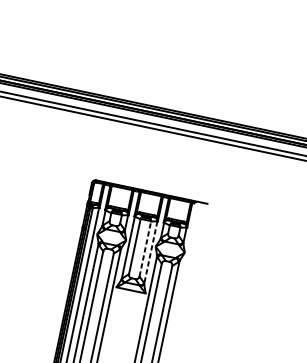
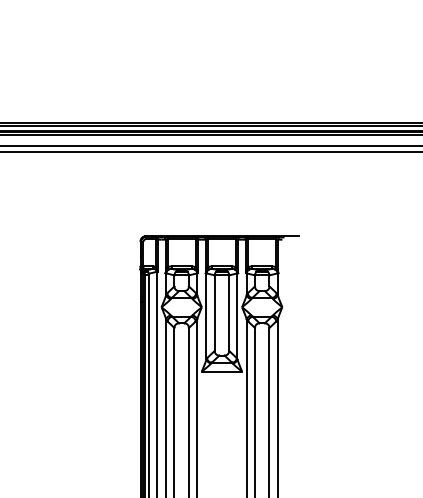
line: (145, 249) -> (229, 313), dashed -> solid
line: (150, 252) -> (237, 316), dashed -> solid

